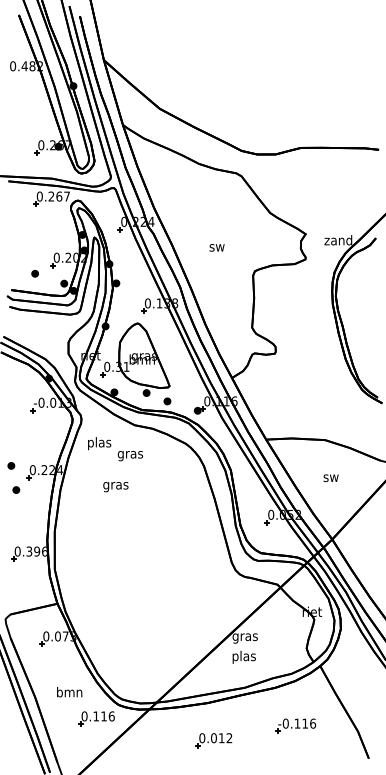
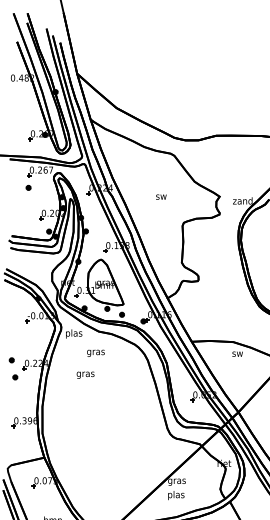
text: (216, 247) -> (160, 196), moved
part: (34, 273) -> (28, 187), moved
text: (99, 443) -> (74, 333), moved
text: (330, 478) -> (237, 354), moved

